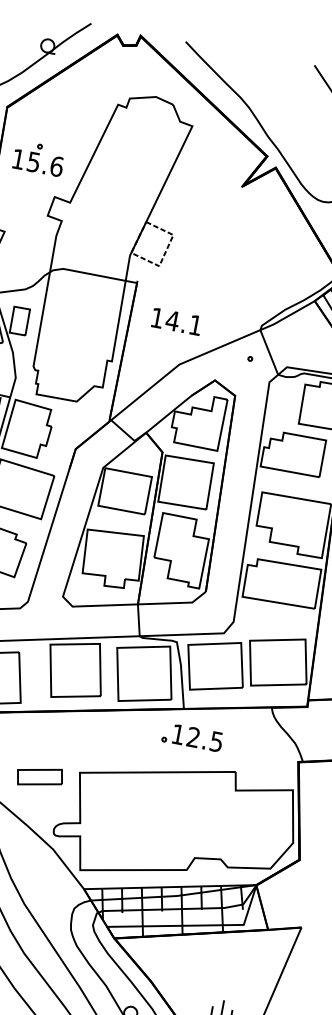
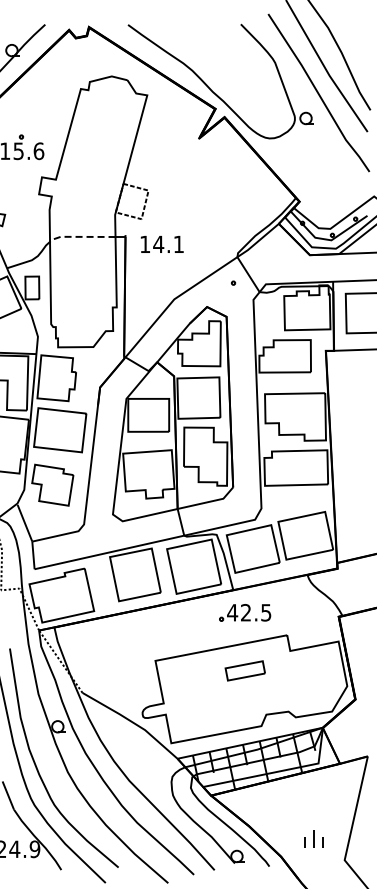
line: (85, 272) -> (80, 236), solid -> dashed
text: (175, 321) -> (161, 244), moved
text: (178, 734) -> (232, 612), 12.5 -> 42.5
part: (39, 776) -> (244, 670), moved

